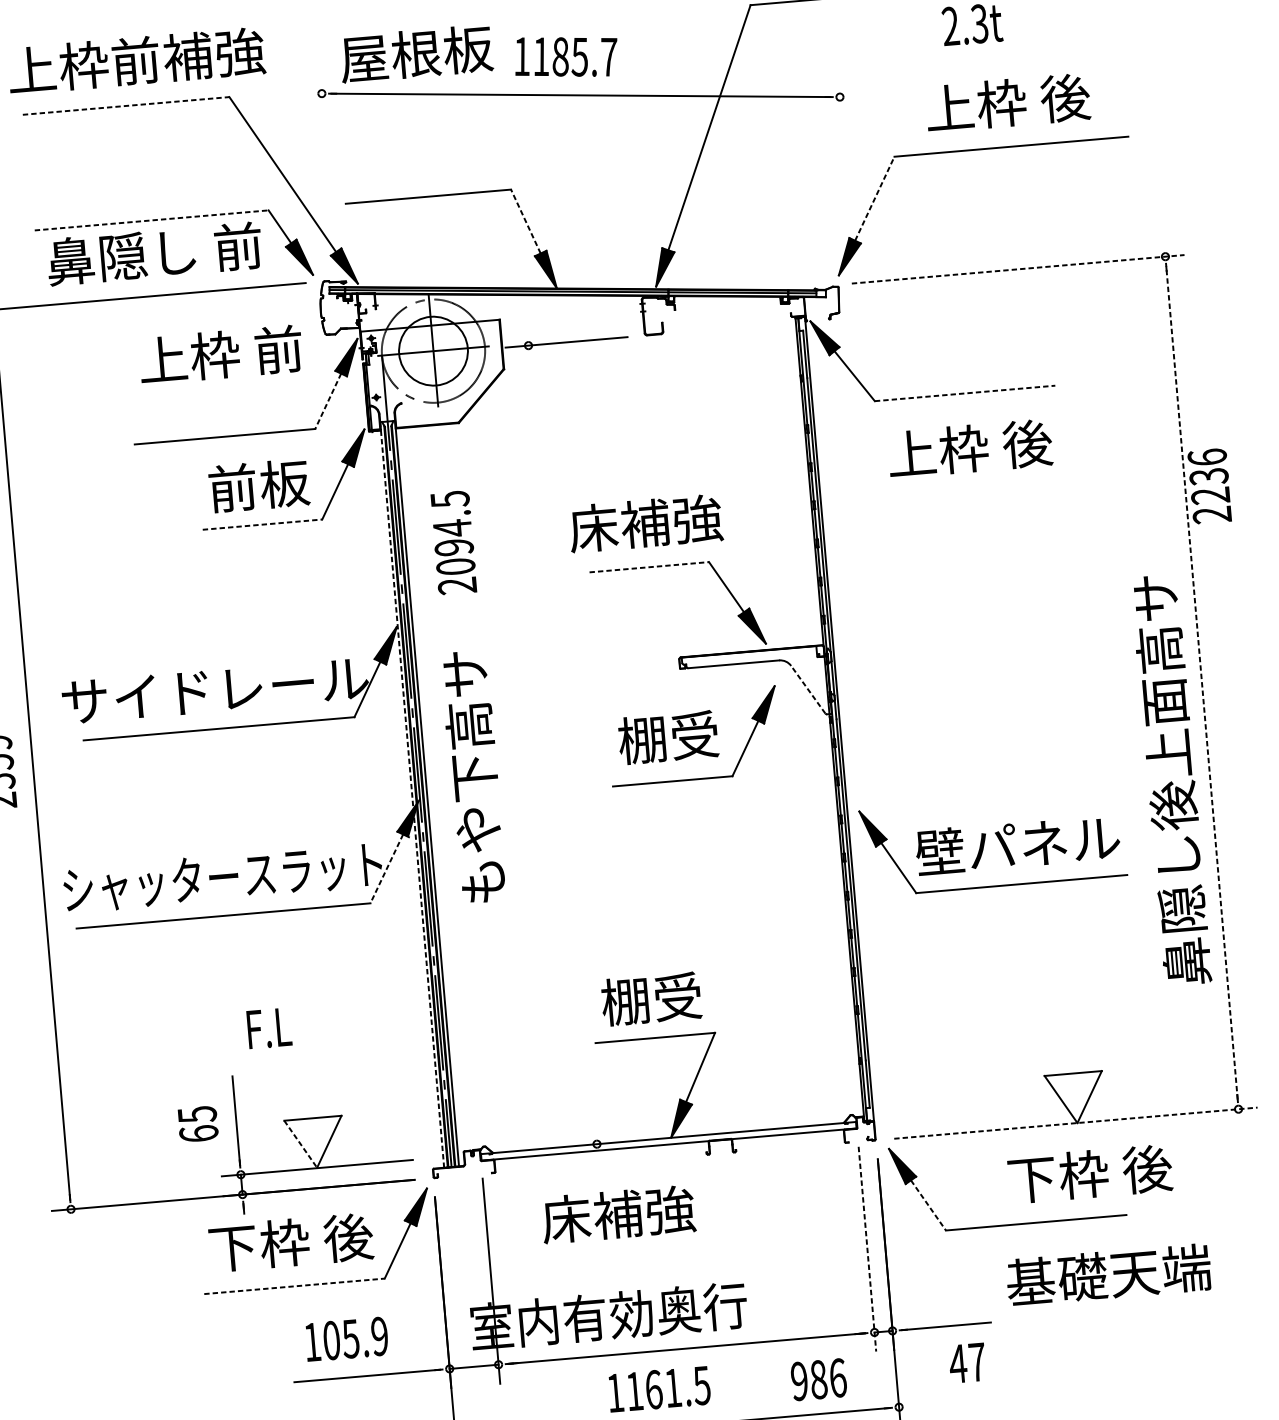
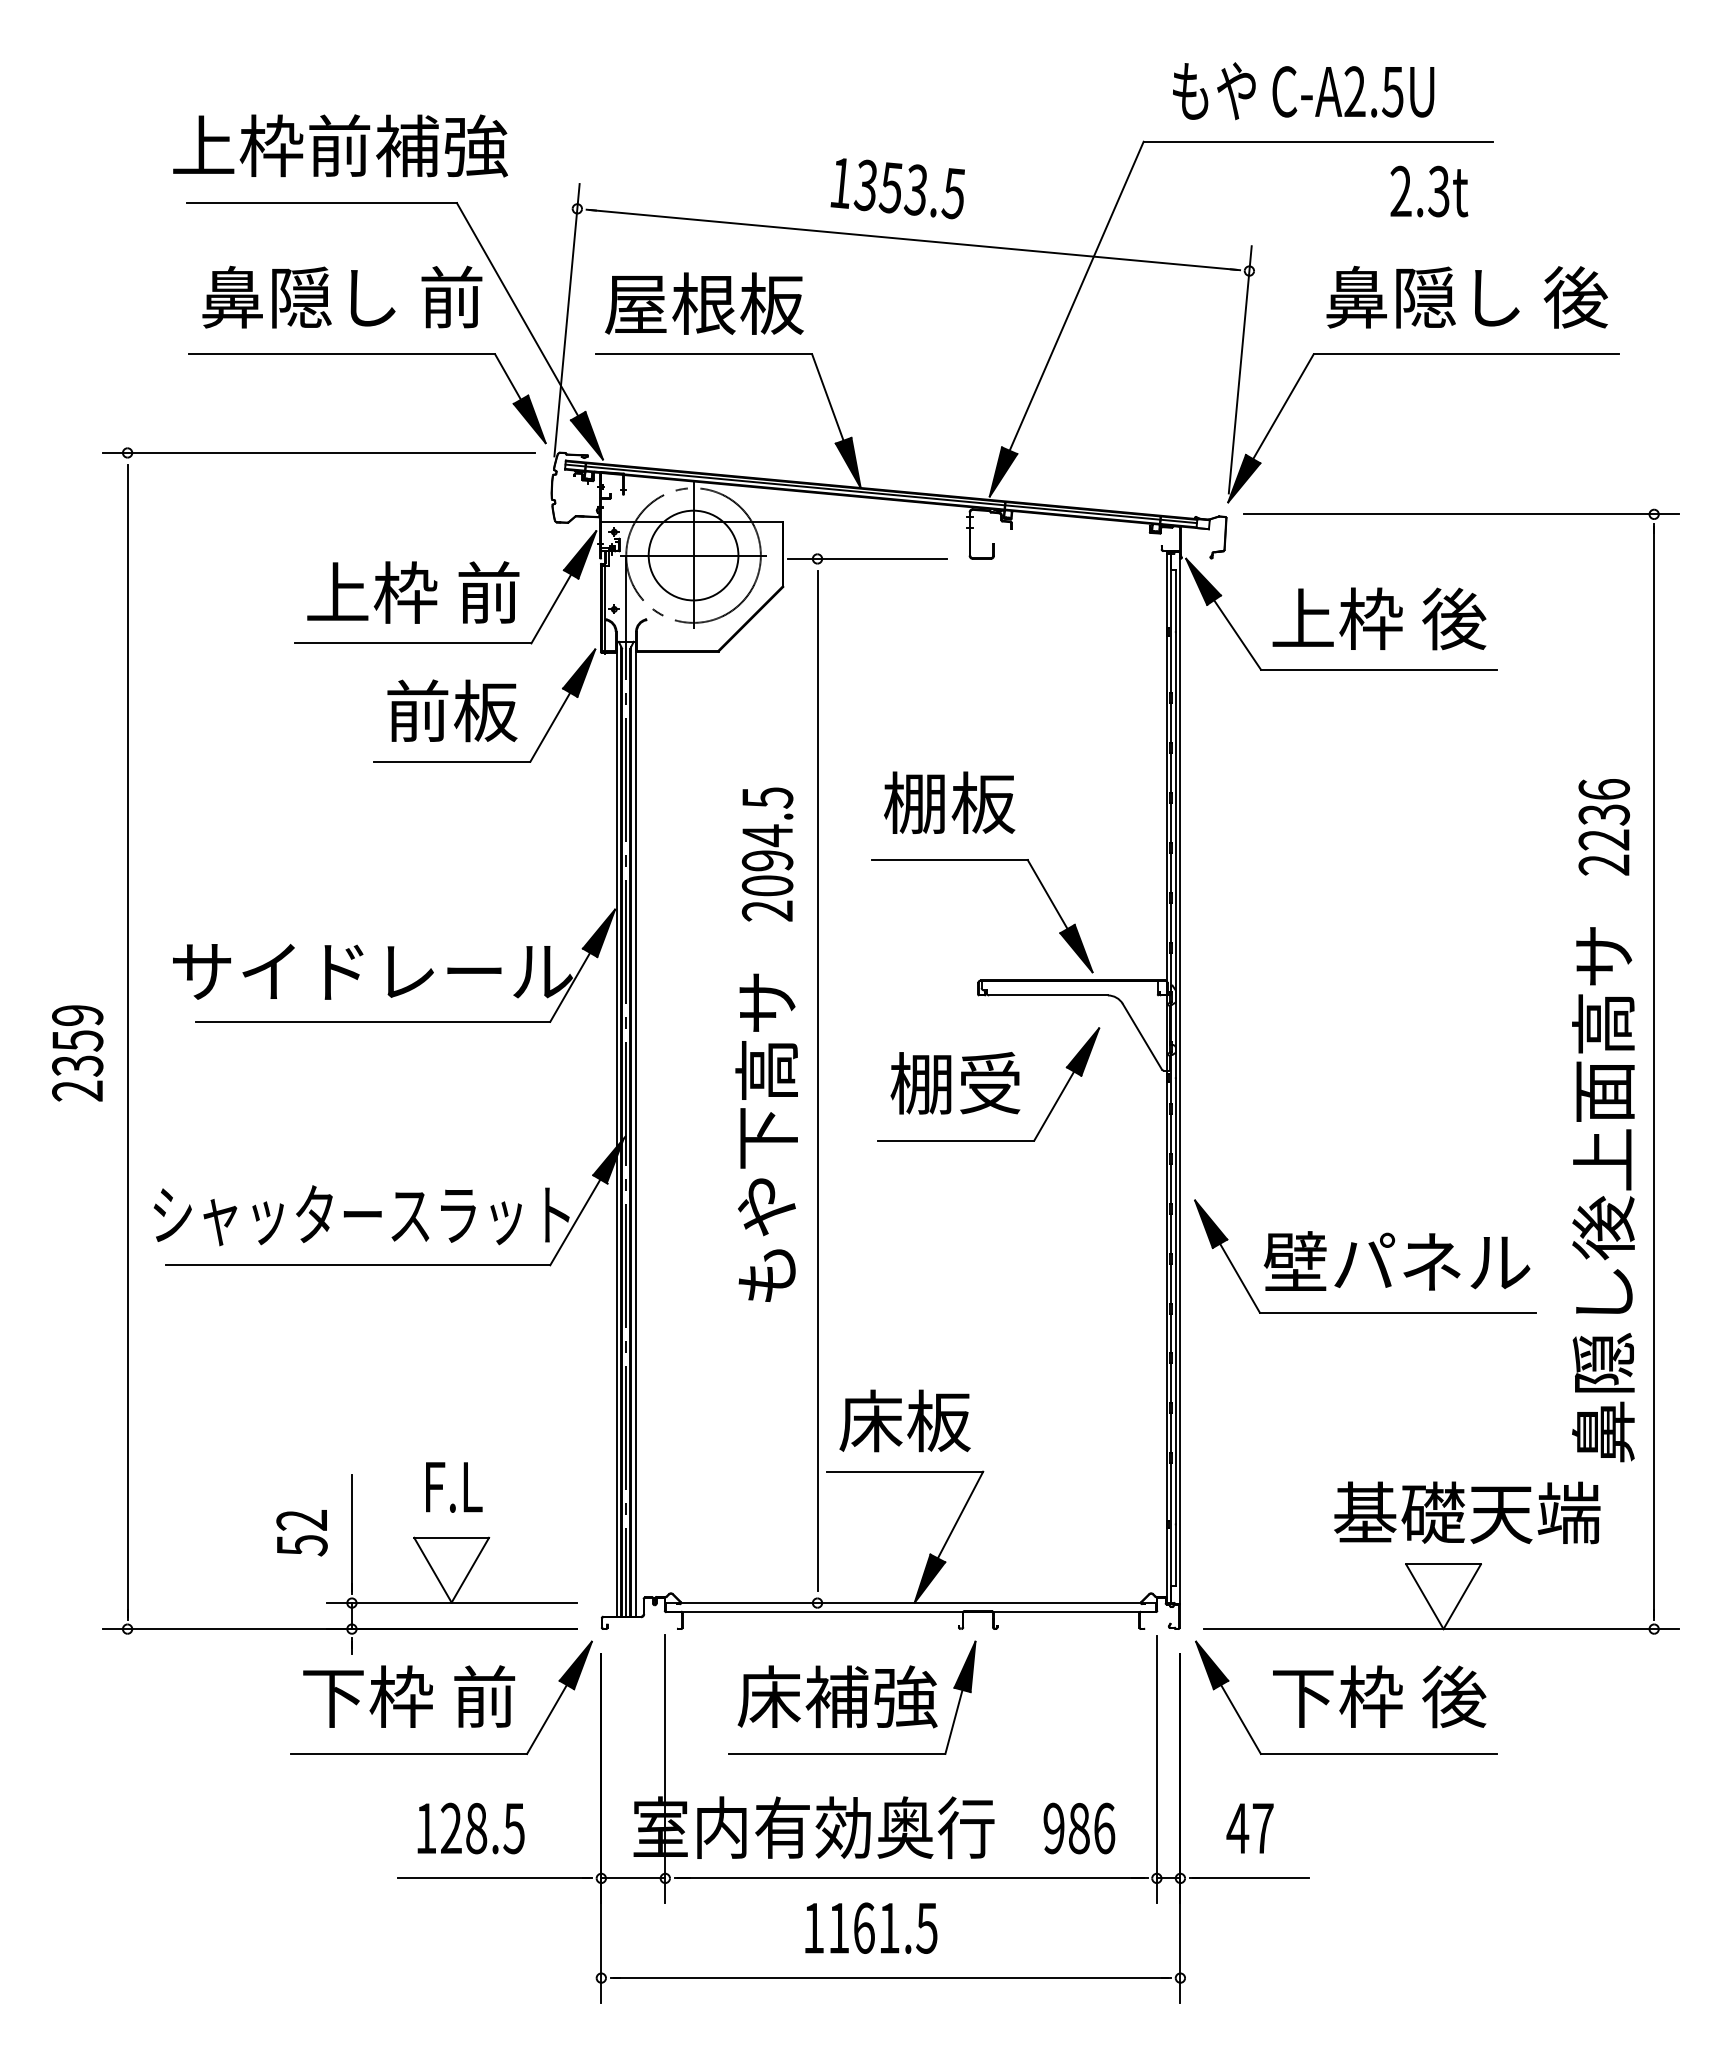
text: (416, 53) -> (704, 303), moved
text: (574, 57) -> (909, 189), 1185.7 -> 1353.5
text: (1007, 102) -> (1466, 296), 上枠 後 -> 鼻隠し 後
line: (126, 106) -> (322, 203), dashed -> solid
line: (838, 173) -> (1239, 369), added
line: (320, 179) -> (566, 320), added
line: (874, 198) -> (1283, 406), dashed -> solid
line: (151, 220) -> (342, 354), dashed -> solid
line: (525, 221) -> (827, 397), dashed -> solid
text: (154, 253) -> (342, 296), moved
line: (1018, 269) -> (1462, 514), dashed -> solid
text: (221, 354) -> (413, 592), moved
line: (964, 393) -> (1378, 669), dashed -> solid
line: (328, 400) -> (551, 608), dashed -> solid
text: (970, 448) -> (1379, 618), moved
text: (1209, 486) -> (1603, 827), moved
text: (645, 523) -> (949, 802), 床補強 -> 棚板
line: (262, 524) -> (452, 761), dashed -> solid
text: (453, 542) -> (767, 854), moved
line: (649, 567) -> (950, 860), dashed -> solid
line: (1202, 682) -> (1654, 1071), dashed -> solid
line: (808, 689) -> (1142, 1036), dashed -> solid
line: (562, 744) -> (817, 1080), added
text: (473, 776) -> (766, 1137), moved
line: (412, 795) -> (616, 1129), dashed -> solid
line: (386, 868) -> (575, 1222), dashed -> solid
text: (651, 998) -> (904, 1420), 棚受 -> 床板
text: (269, 1028) -> (454, 1487), moved
line: (1075, 1123) -> (1441, 1629), dashed -> solid
text: (197, 1124) -> (301, 1533), 65 -> 52
line: (301, 1144) -> (433, 1570), dashed -> solid
text: (1090, 1173) -> (1379, 1696), moved
line: (928, 1205) -> (1240, 1719), dashed -> solid
text: (348, 1237) -> (484, 1696), 下枠 後 -> 下枠 前
line: (867, 1249) -> (1156, 1769), dashed -> solid
part: (633, 1256) -> (852, 1753), added
text: (1108, 1274) -> (1467, 1512), moved
line: (294, 1285) -> (409, 1753), dashed -> solid
text: (355, 1338) -> (482, 1828), 105.9 -> 128.5
text: (967, 1363) -> (1249, 1828), moved
text: (819, 1379) -> (1079, 1828), moved

